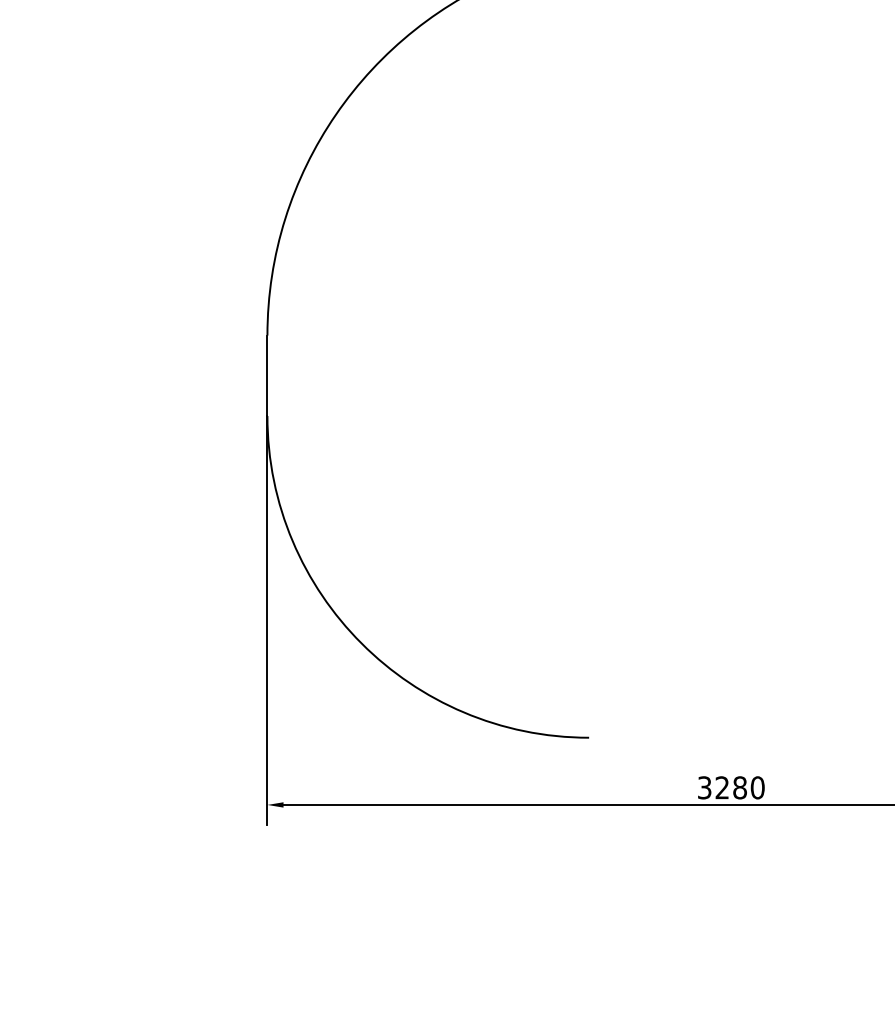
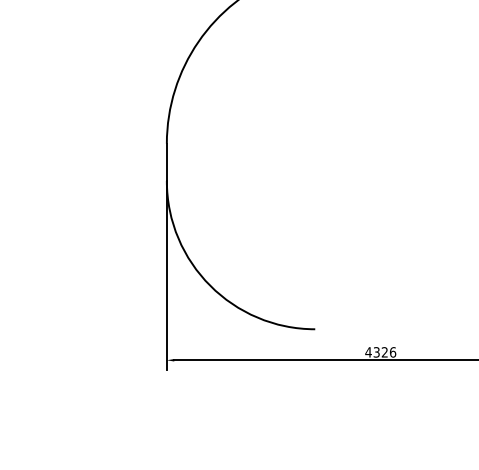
text: (730, 788) -> (380, 352), 3280 -> 4326

